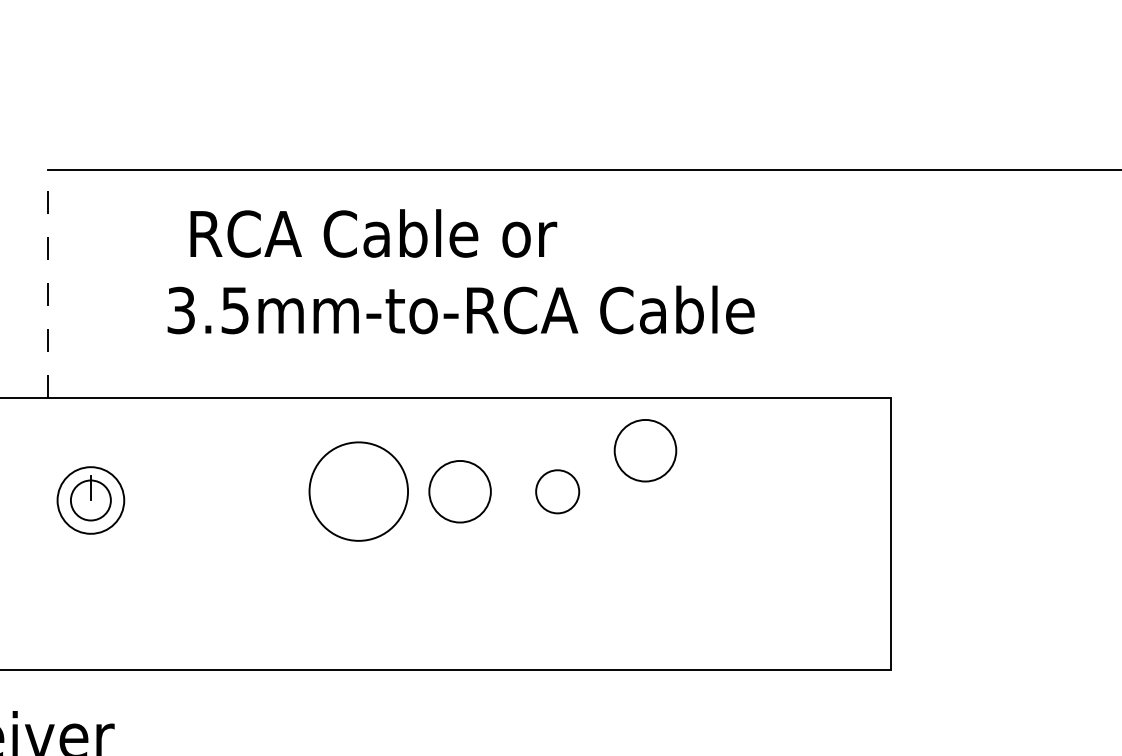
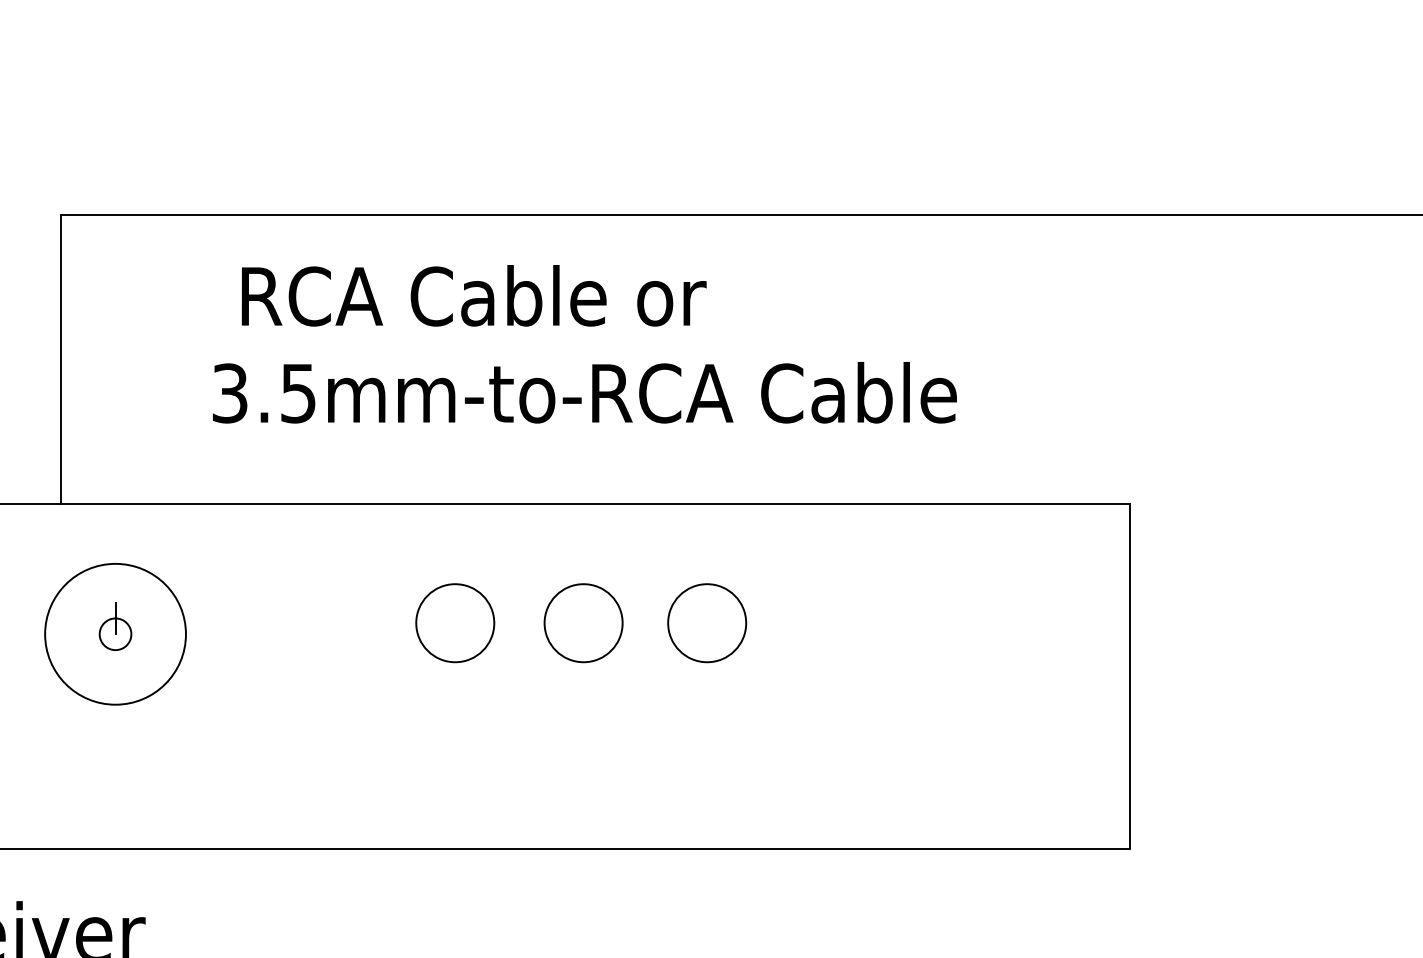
line: (47, 283) -> (60, 359), dashed -> solid
circle: (645, 450) -> (818, 571), removed
circle: (359, 491) -> (455, 623), size x0.62
circle: (557, 491) -> (707, 623), size x1.43
circle: (90, 499) -> (115, 633), size x1.67
circle: (90, 500) -> (115, 634), size x0.62

